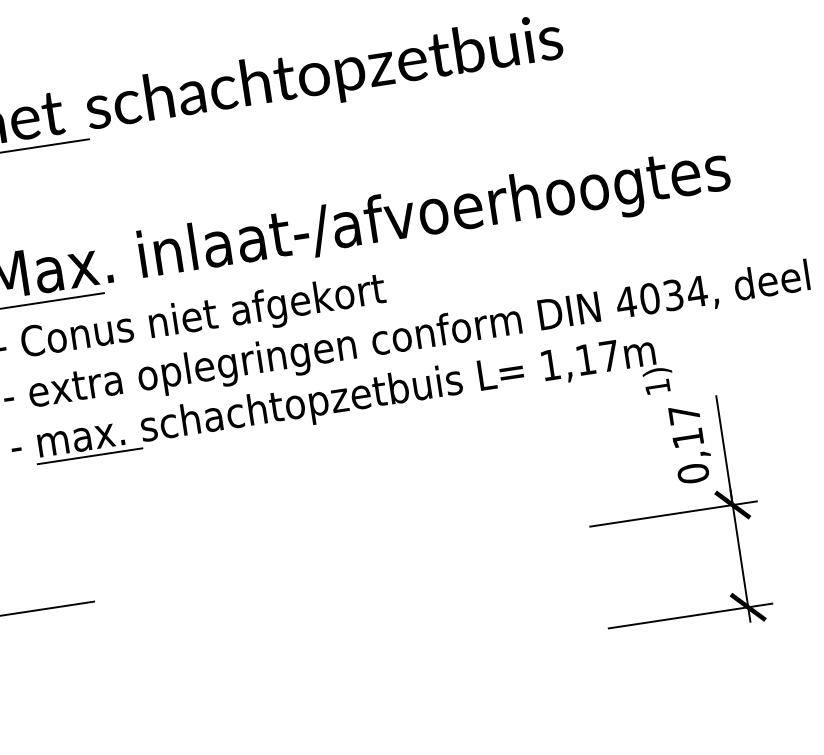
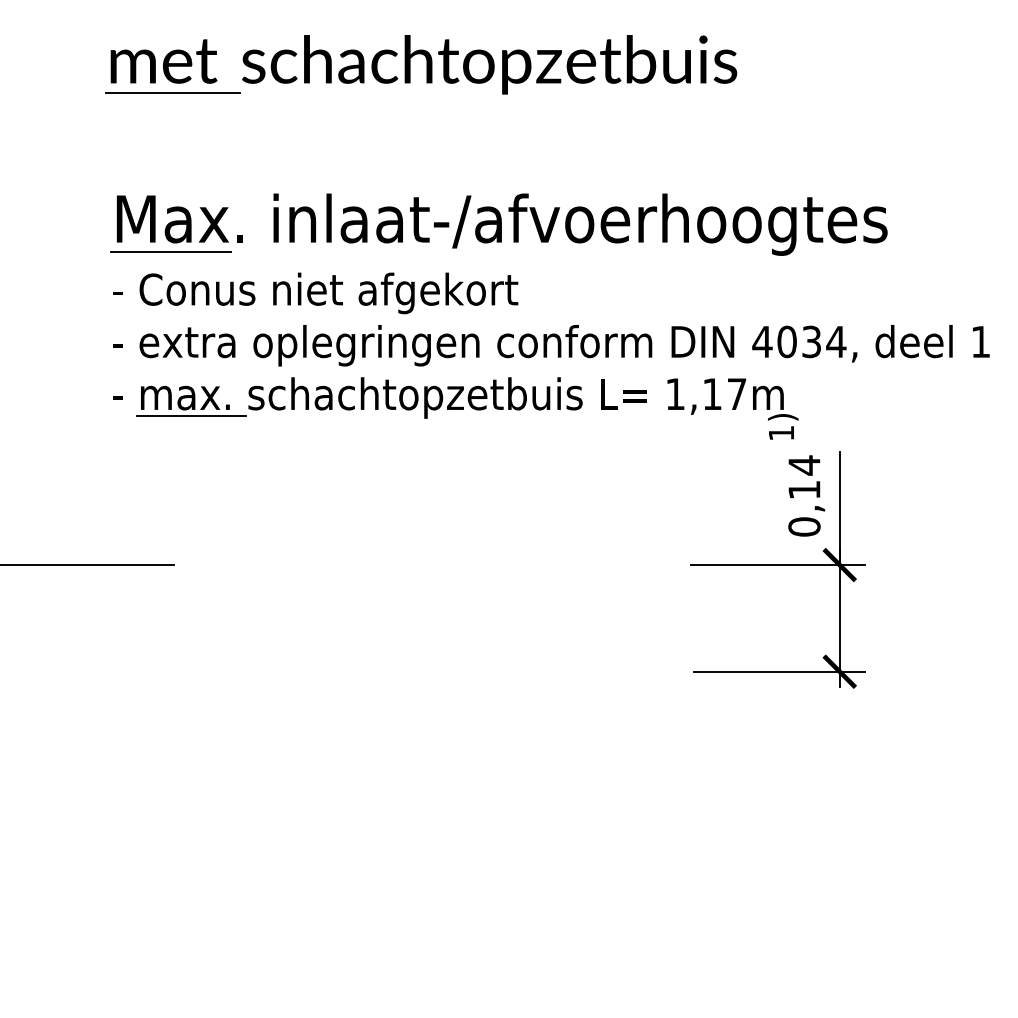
text: (684, 414) -> (804, 465), 0,17 -> 0,14

